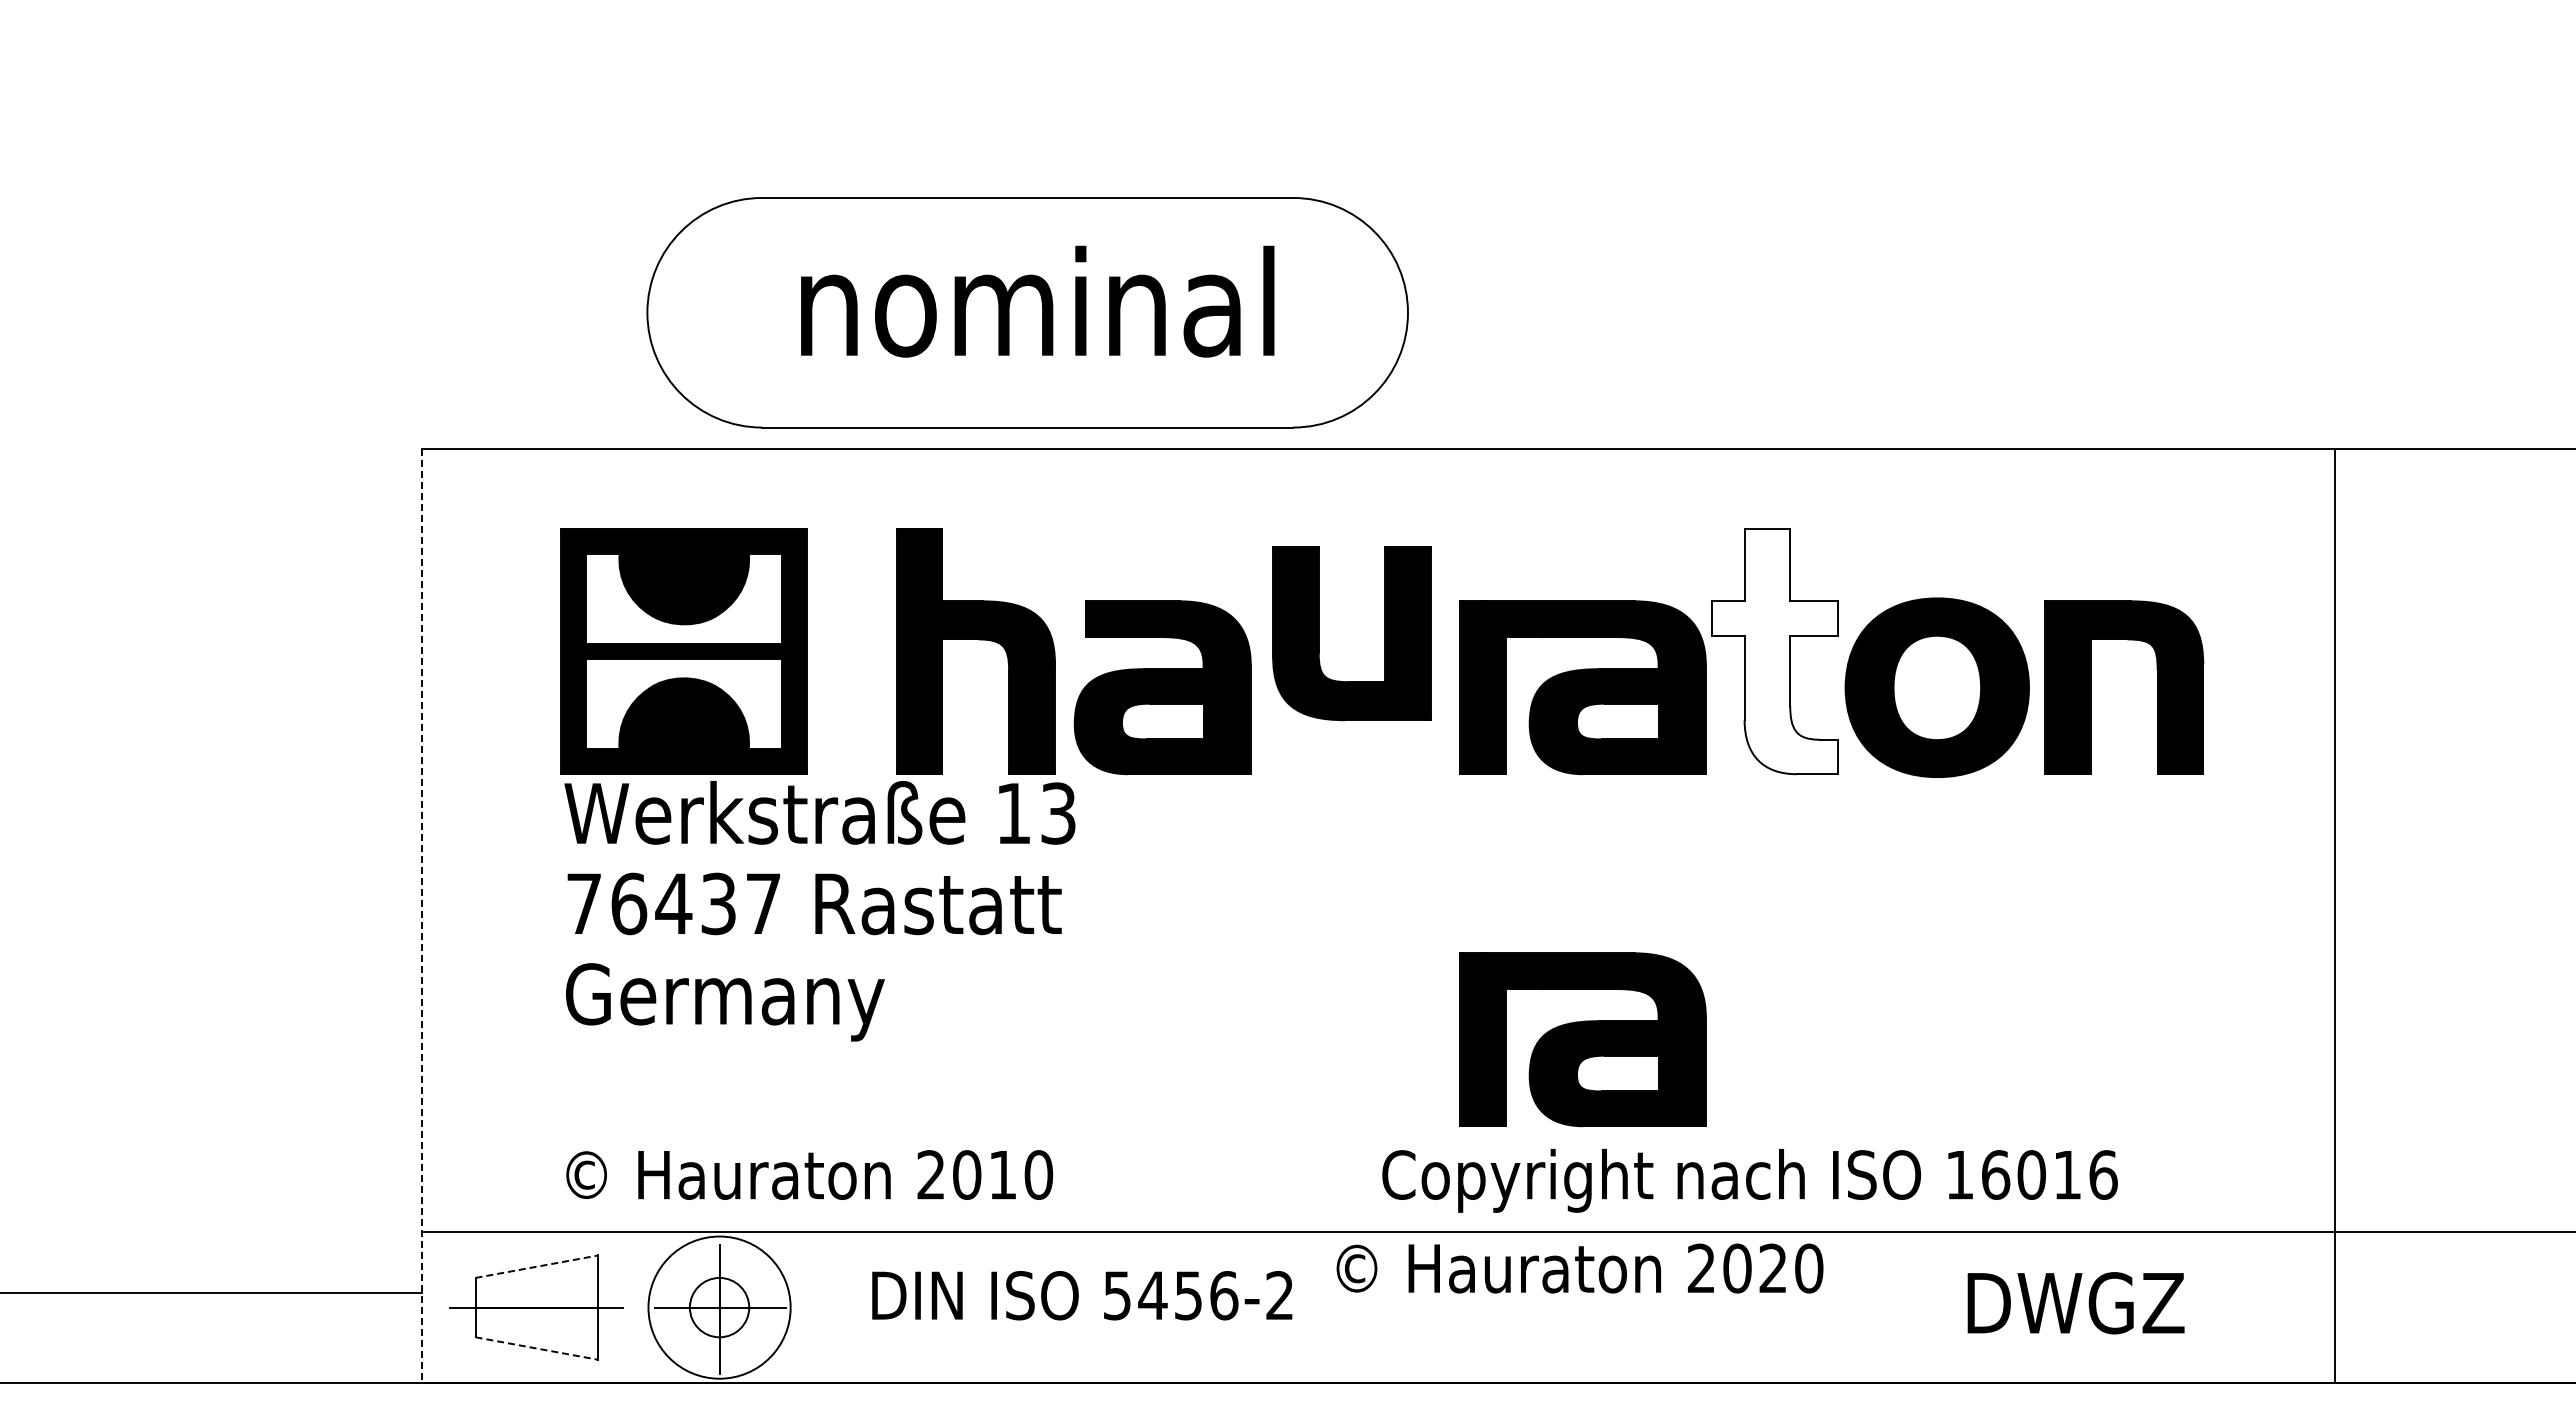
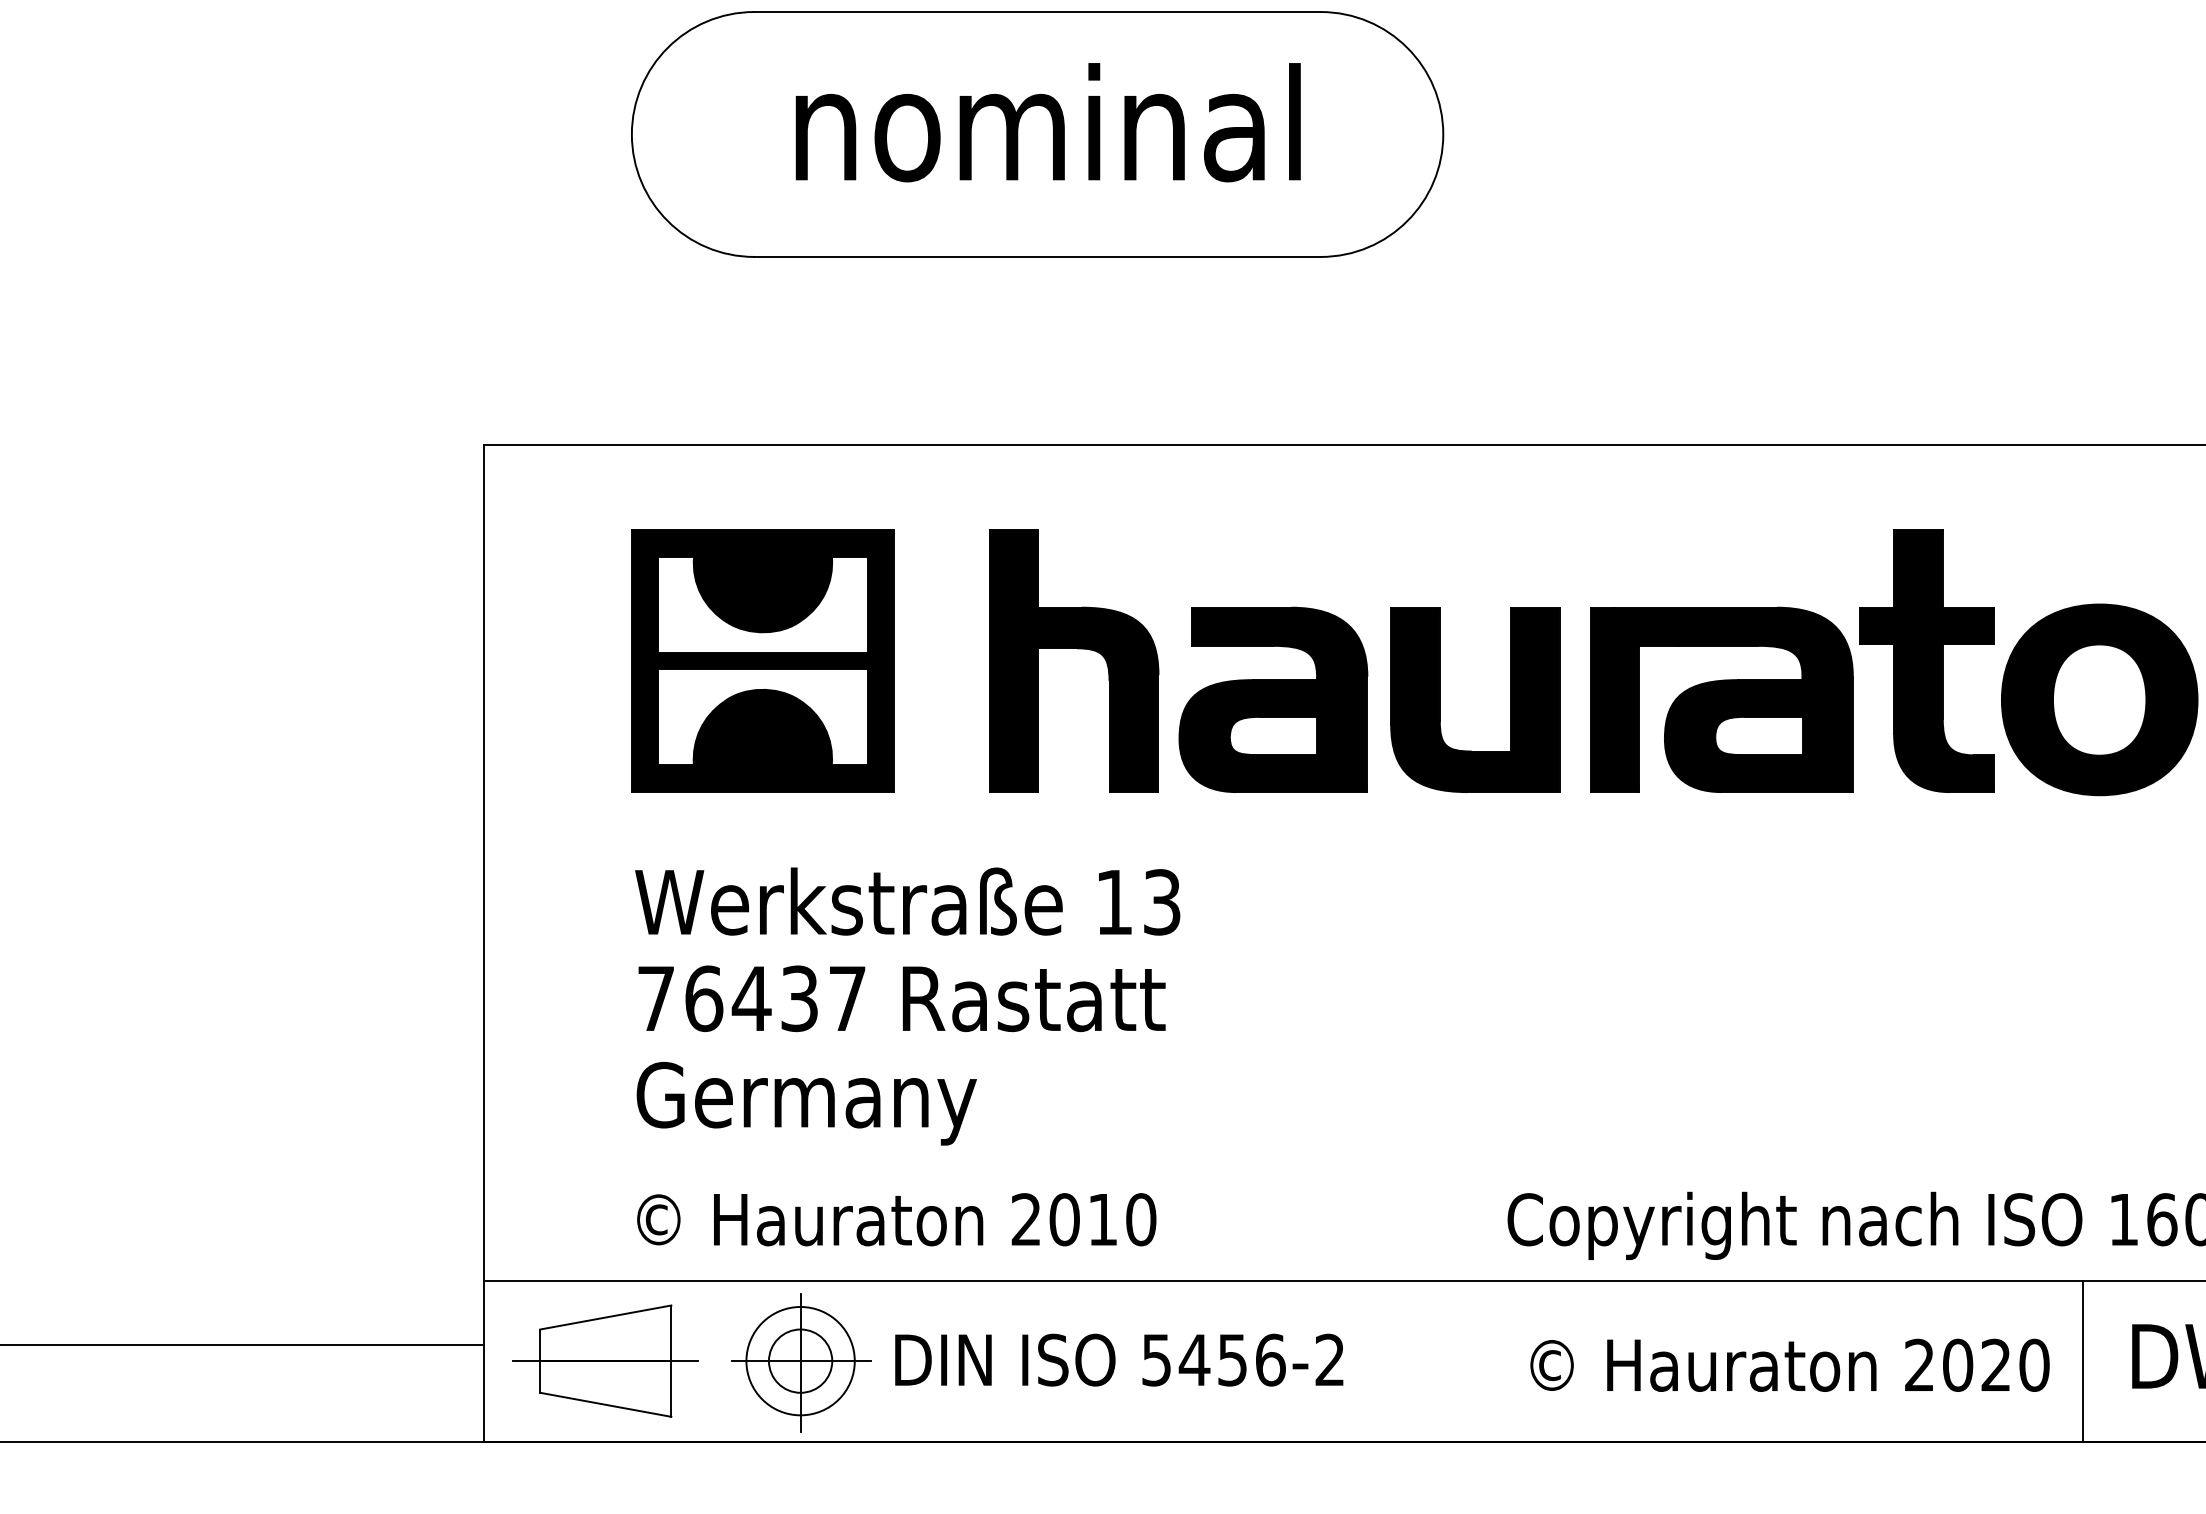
part: (1027, 312) -> (1037, 134), moved
part: (1319, 633) -> (1440, 699), moved
fill: (1775, 651) -> (1927, 661), added
text: (819, 911) -> (907, 1006), moved
line: (422, 916) -> (483, 943), dashed -> solid
part: (1582, 1039) -> (1721, 1075), removed
line: (537, 1266) -> (606, 1317), dashed -> solid
text: (1579, 1268) -> (1789, 1365), moved
text: (1082, 1295) -> (1119, 1359), moved
circle: (719, 1307) -> (800, 1361), size x0.71
line: (1921, 1307) -> (2082, 1361), added
line: (537, 1348) -> (606, 1404), dashed -> solid

